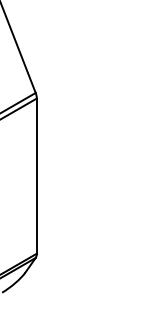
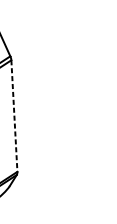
line: (36, 176) -> (14, 116), solid -> dashed

